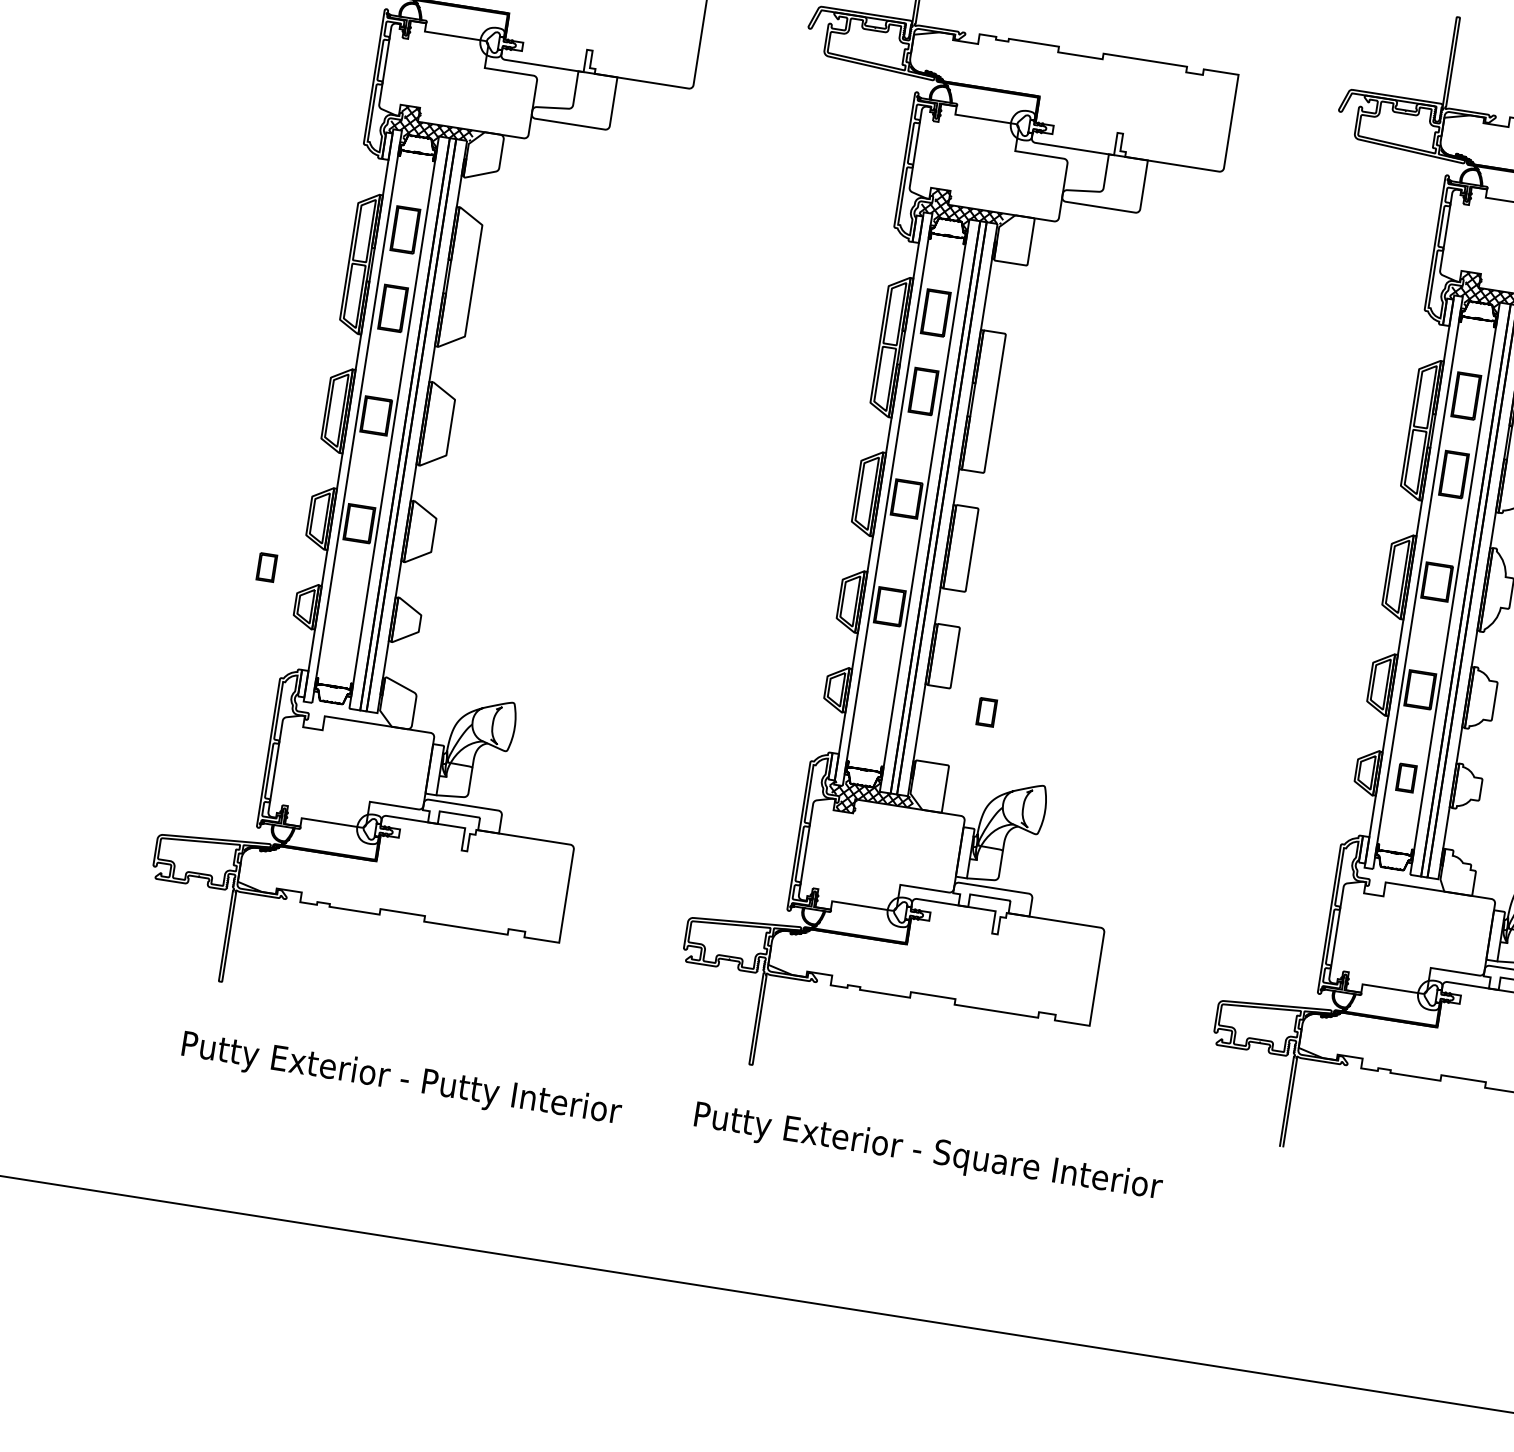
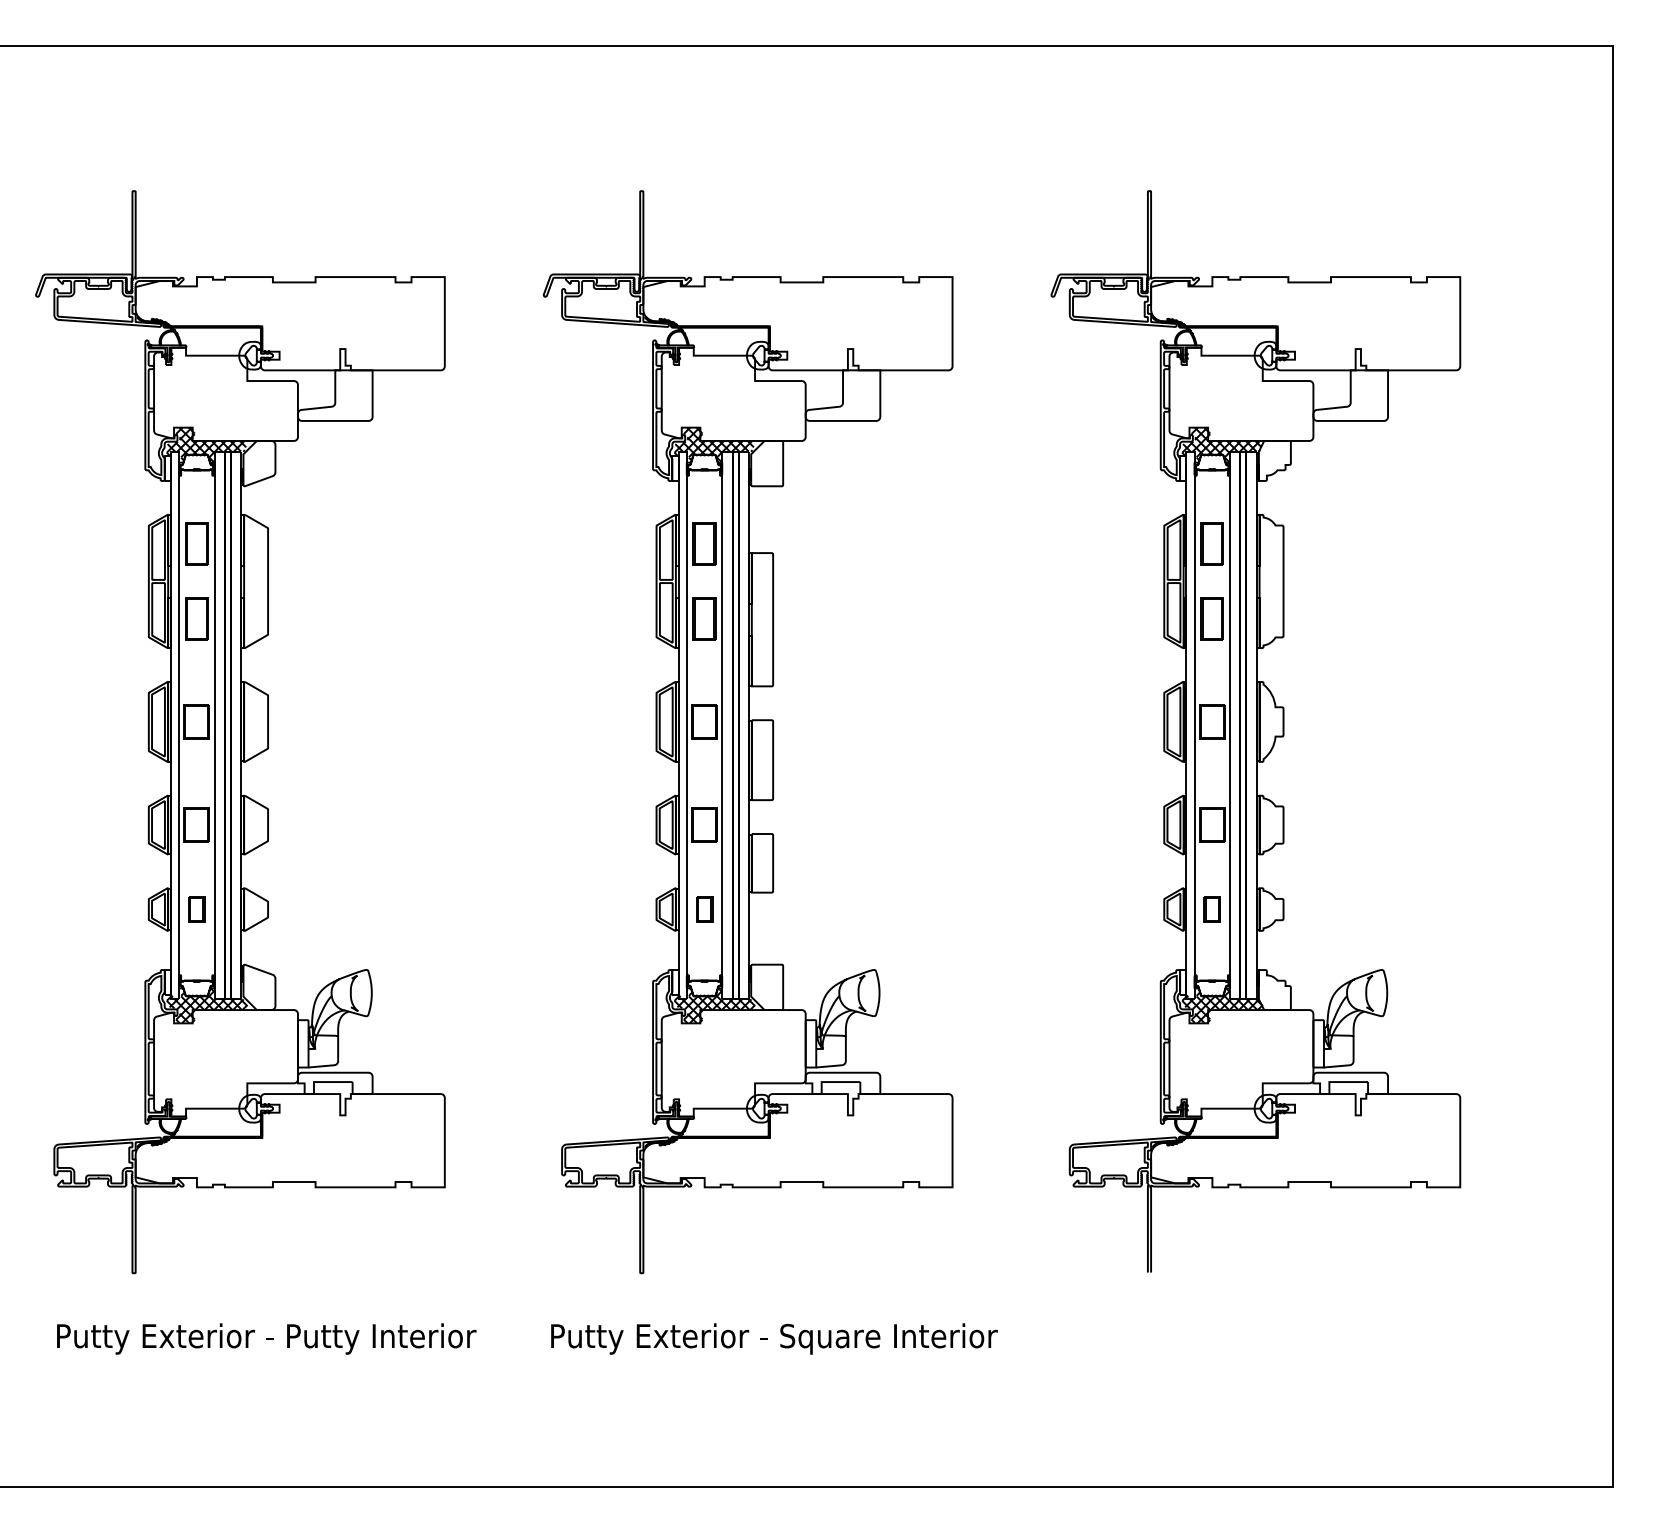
part: (266, 567) -> (196, 909), moved
hatch: (340, 712) -> (206, 1004), added
part: (986, 712) -> (704, 909), moved
hatch: (1401, 878) -> (1222, 1004), added
text: (401, 1079) -> (266, 1338), moved
text: (928, 1152) -> (774, 1338), moved

